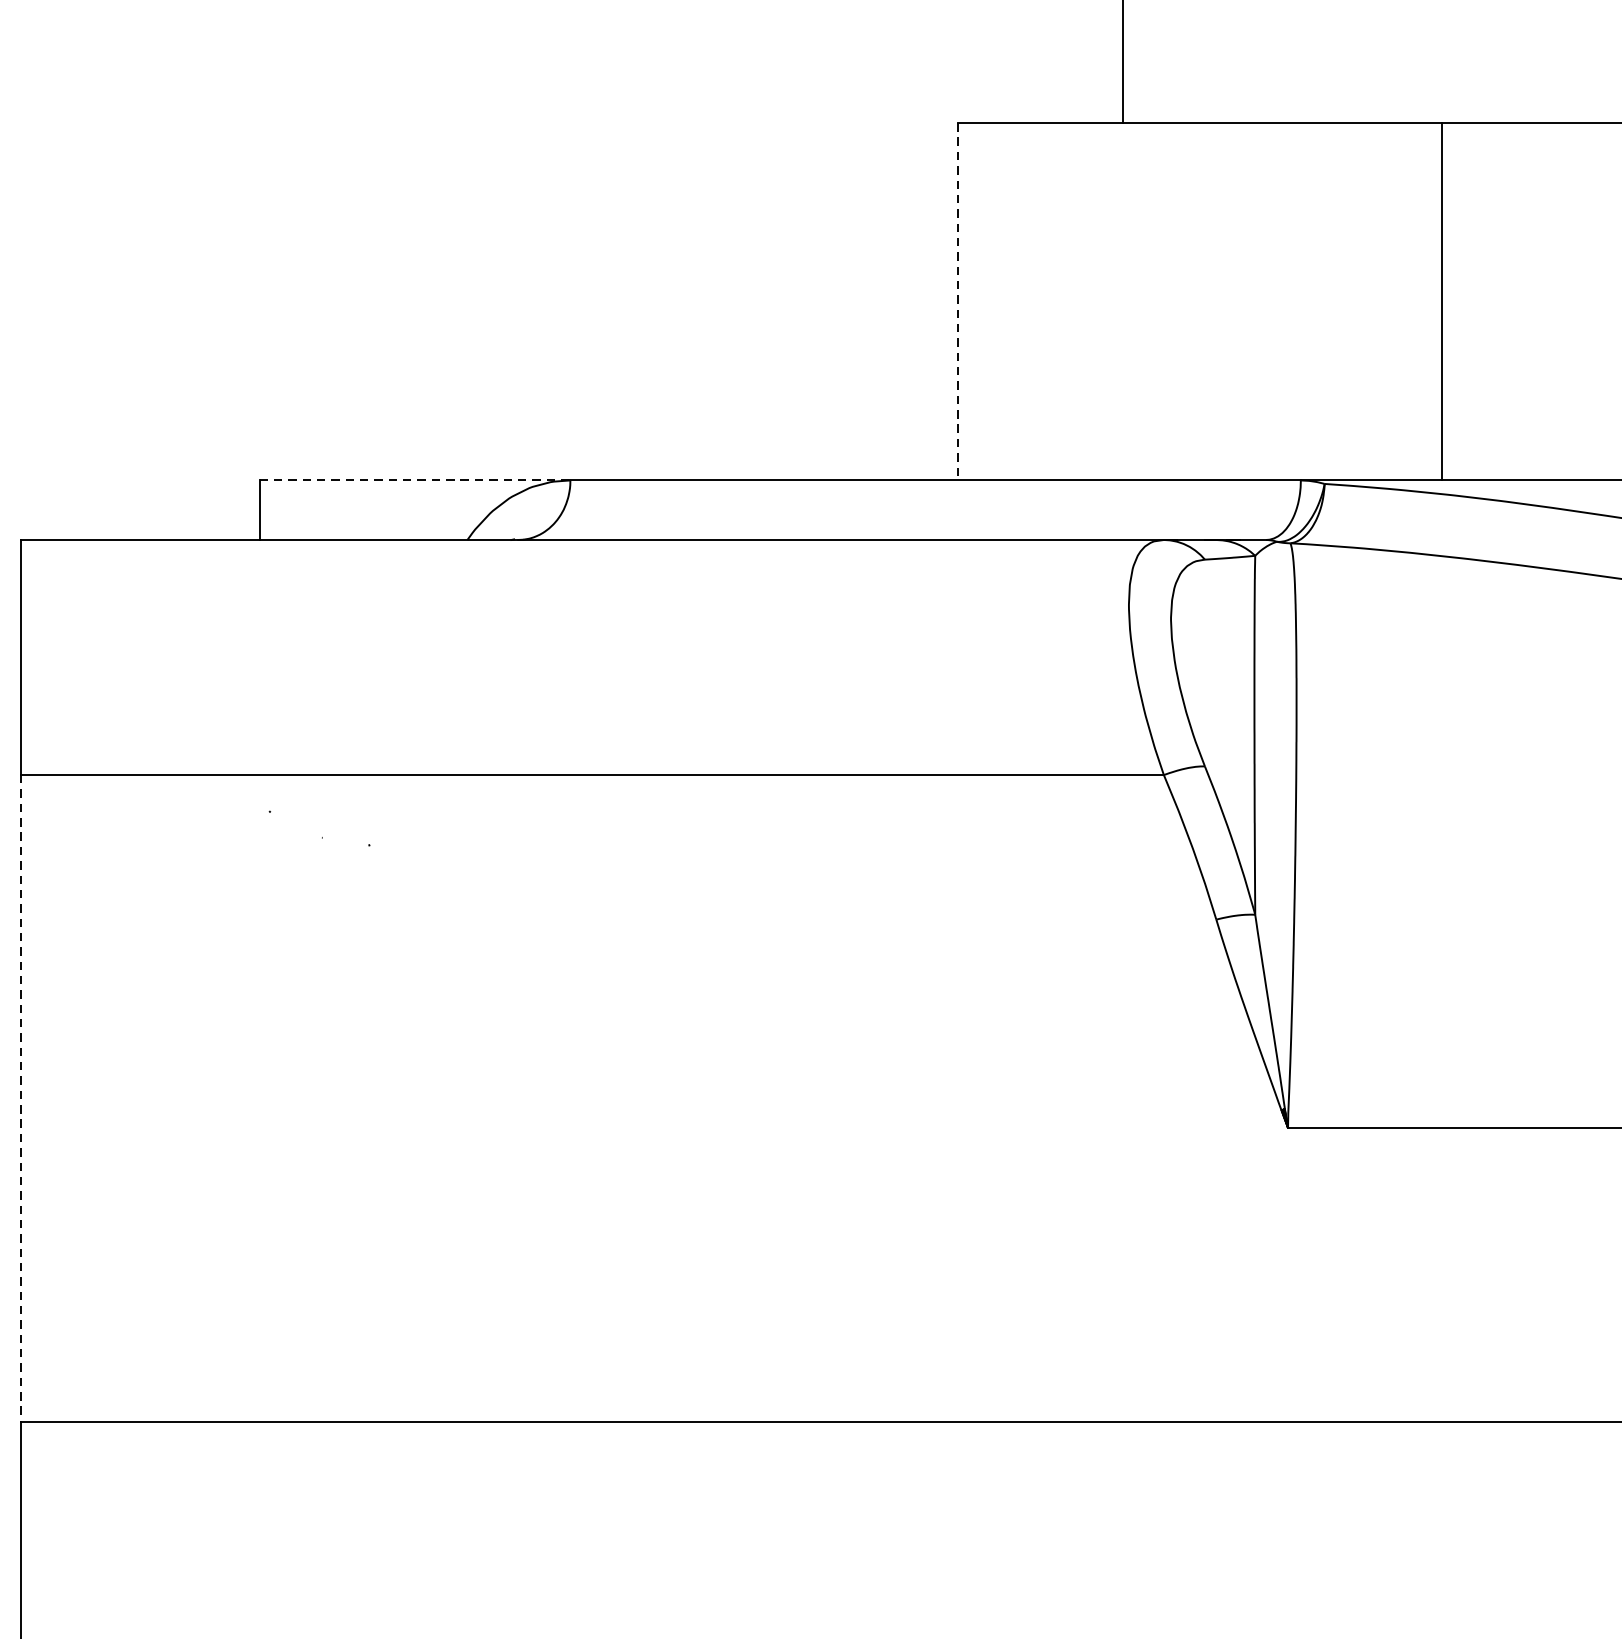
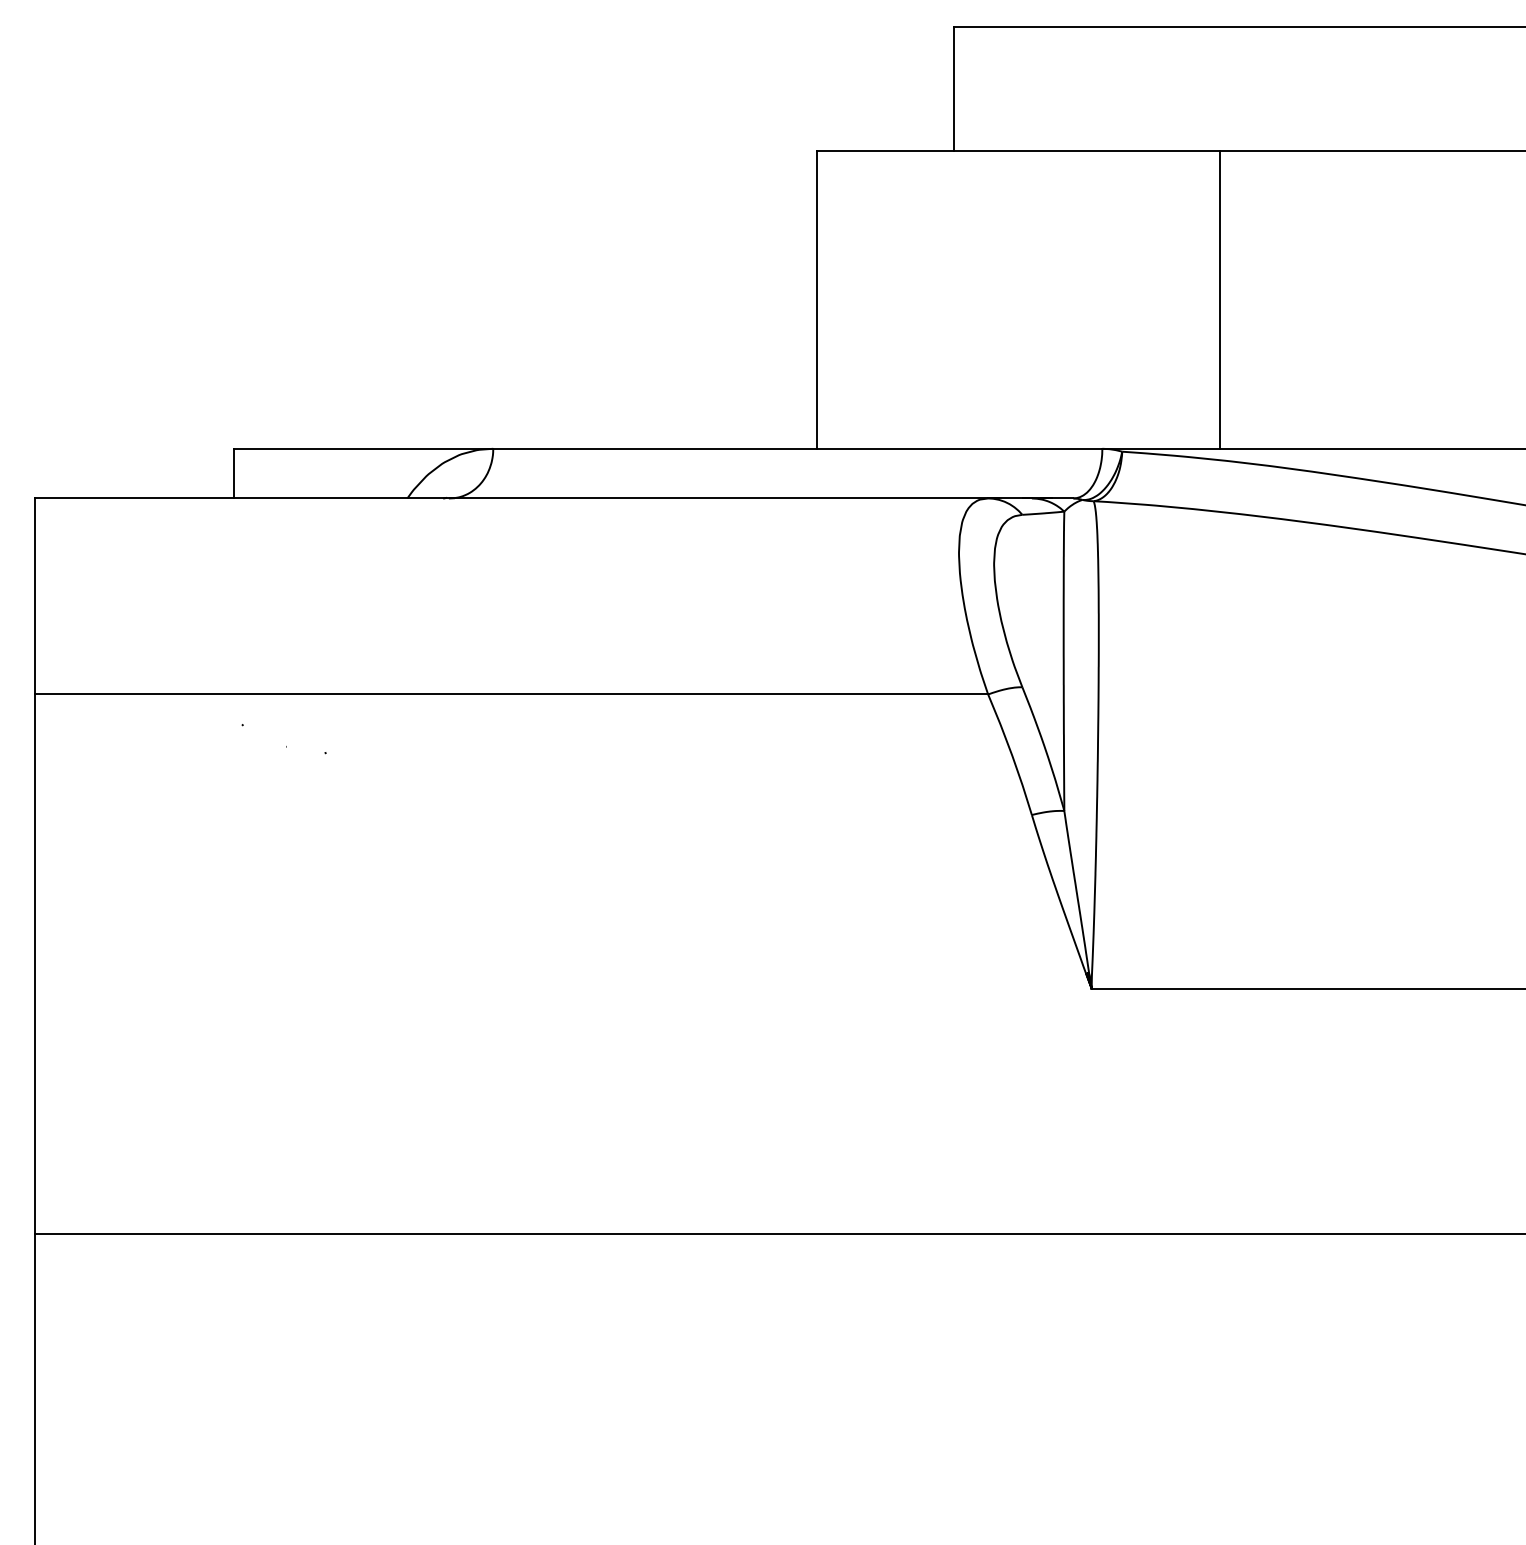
line: (958, 301) -> (816, 299), dashed -> solid
line: (414, 480) -> (363, 448), dashed -> solid
line: (21, 1098) -> (35, 964), dashed -> solid

